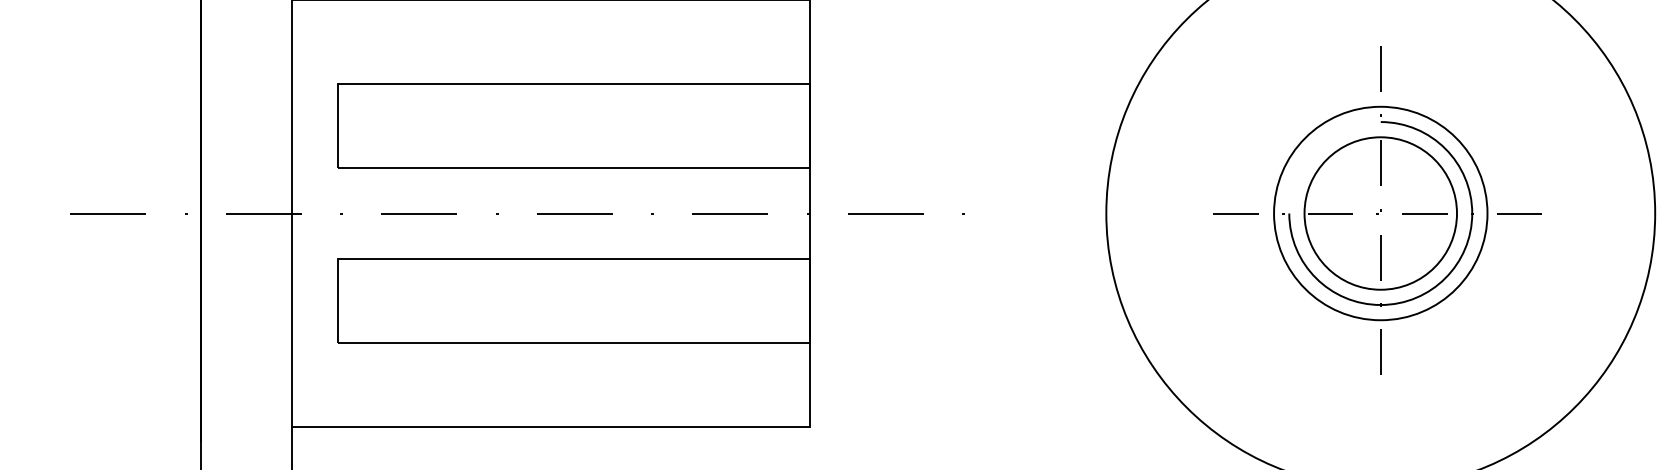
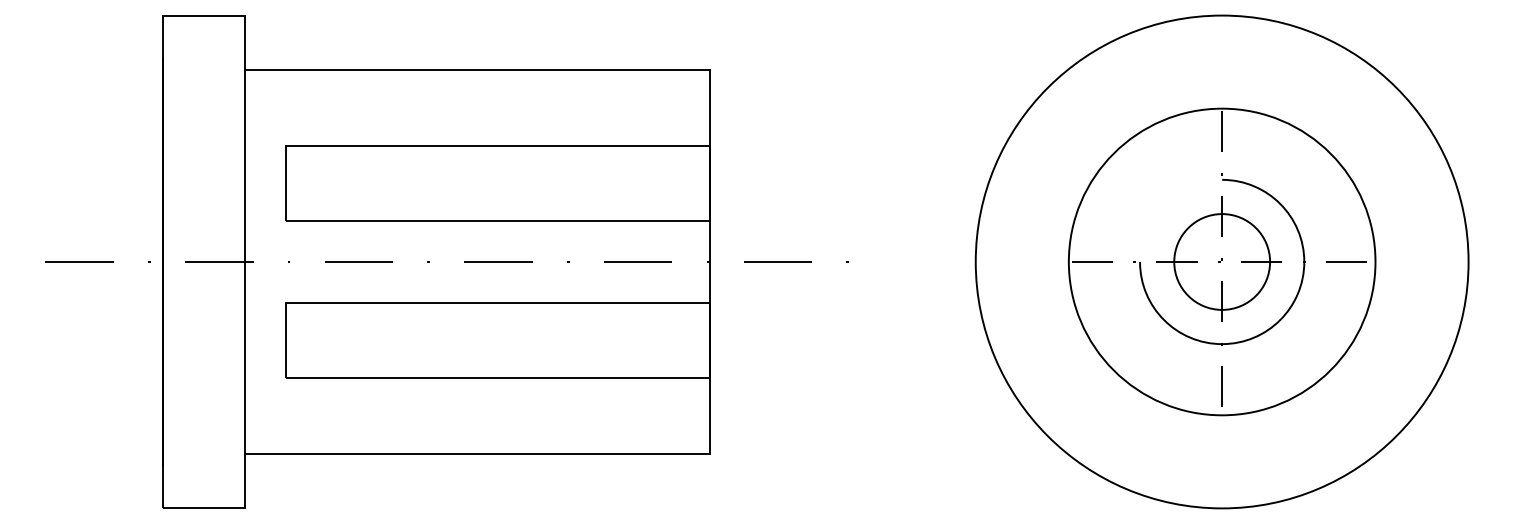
circle: (1380, 212) -> (1221, 261), size x0.7
circle: (1380, 212) -> (1221, 261), size x1.6

